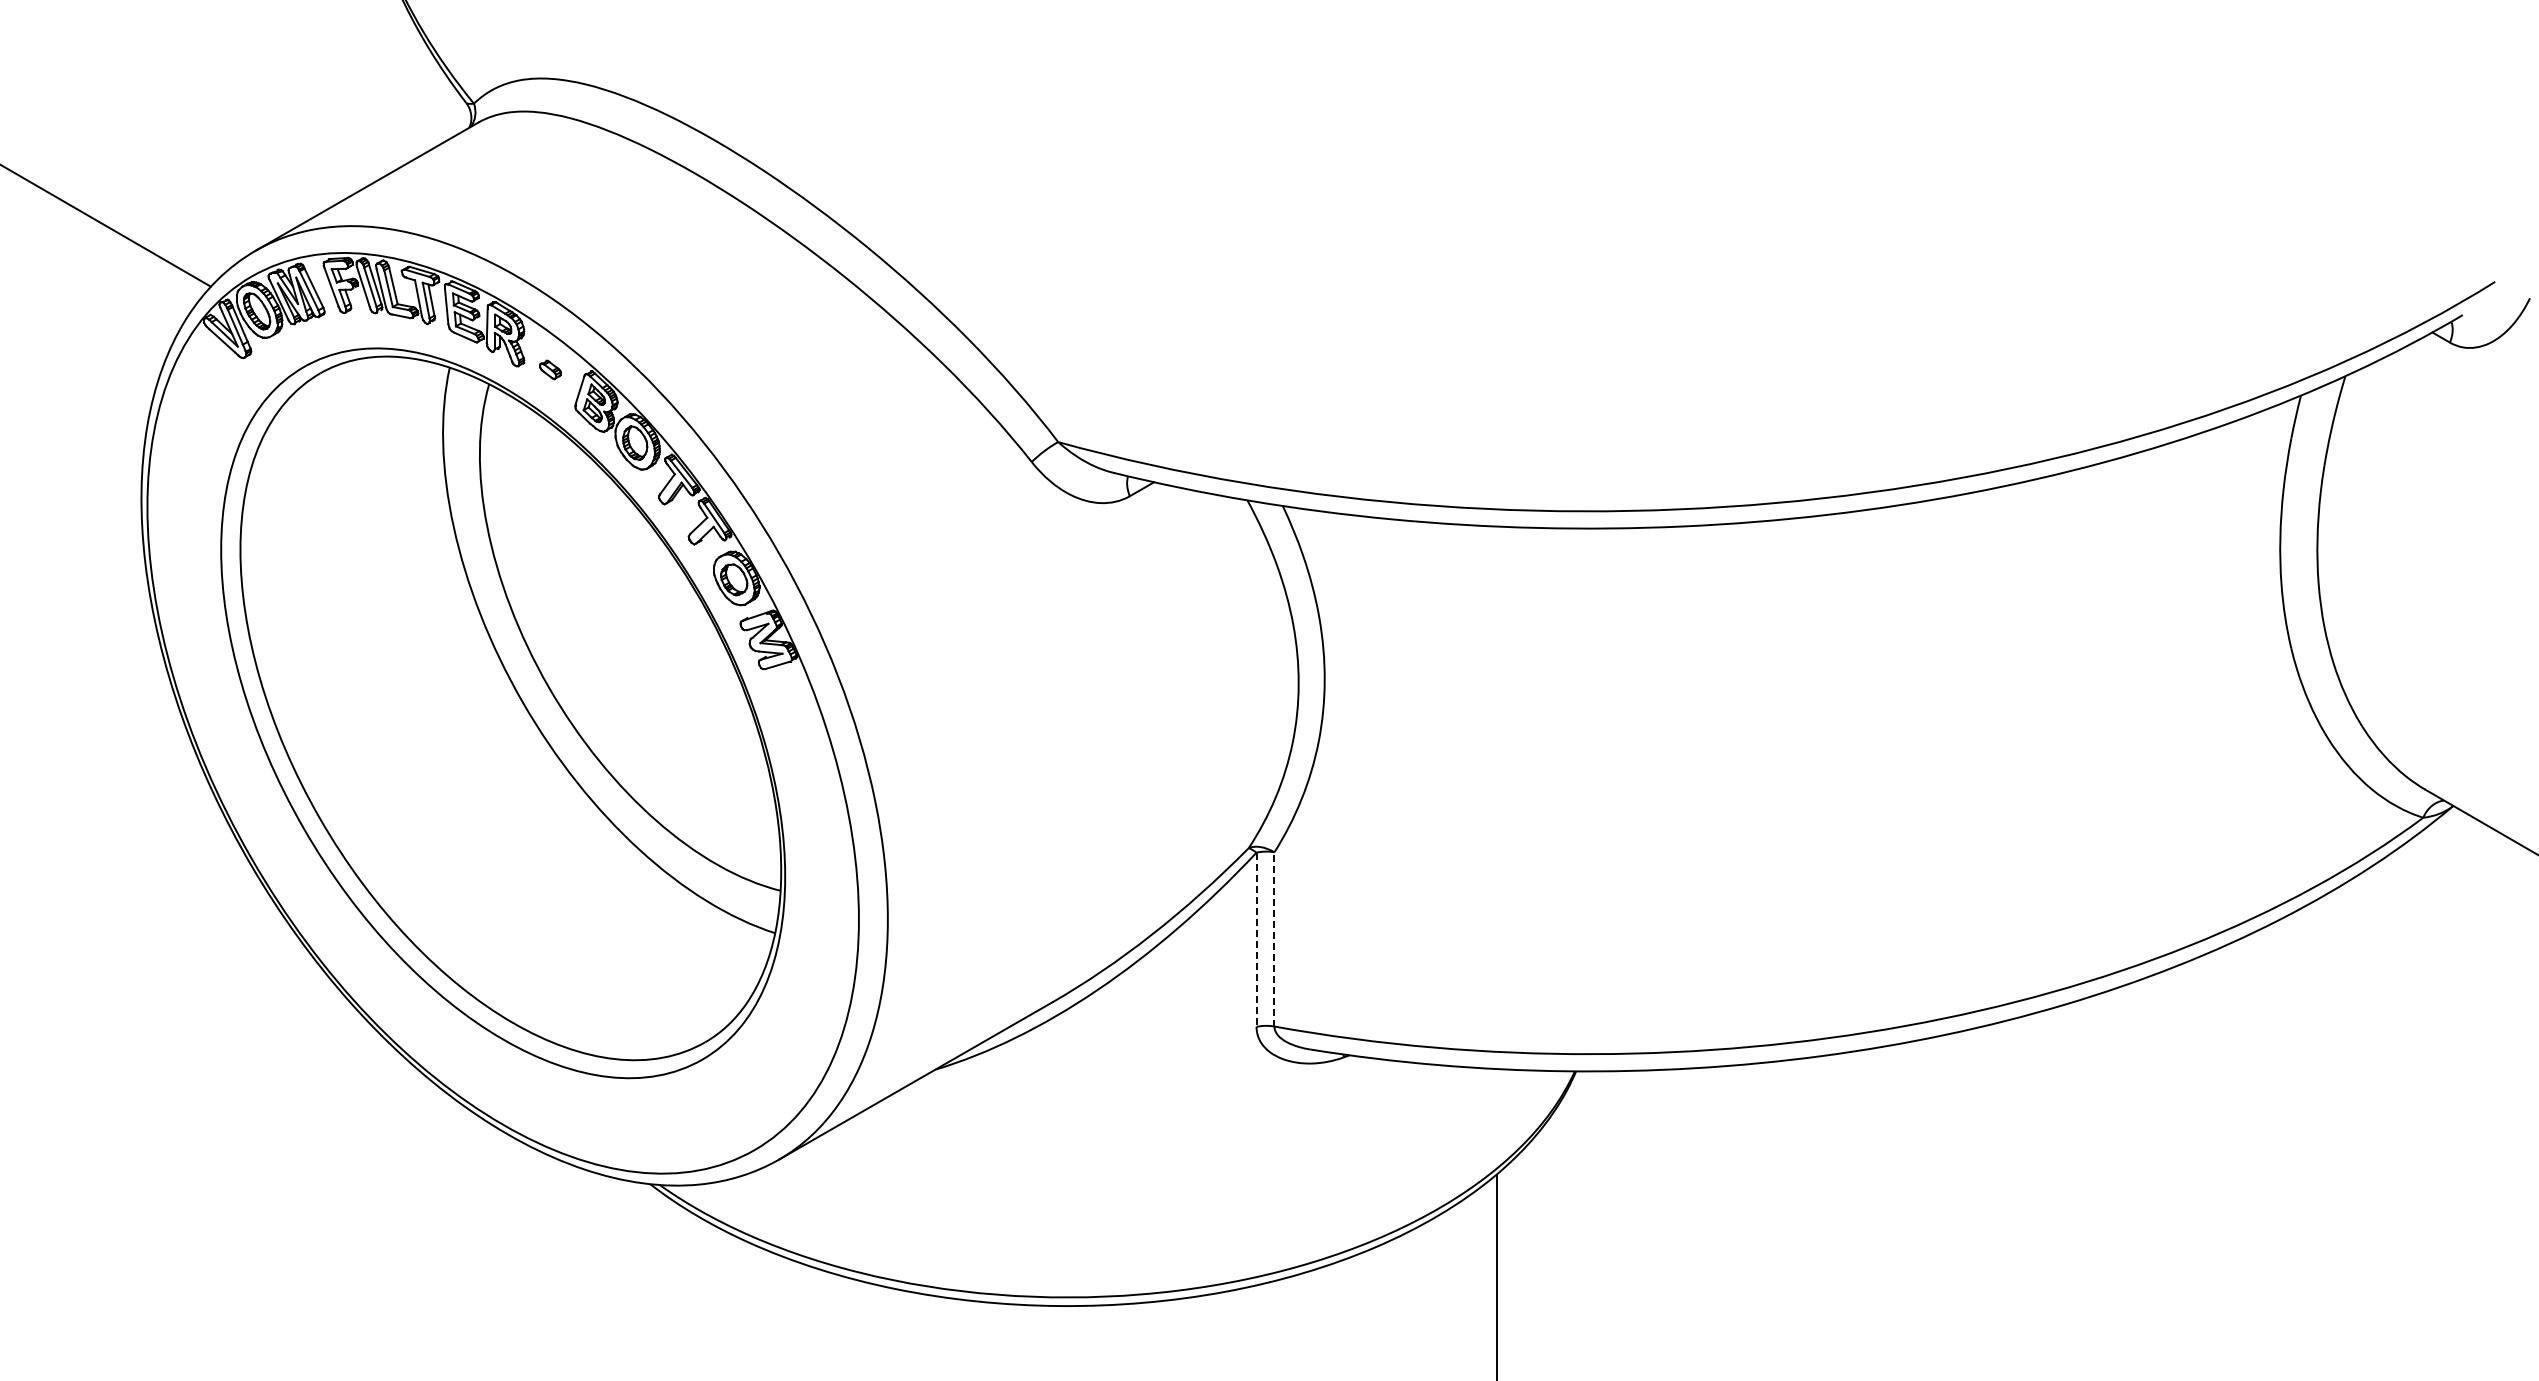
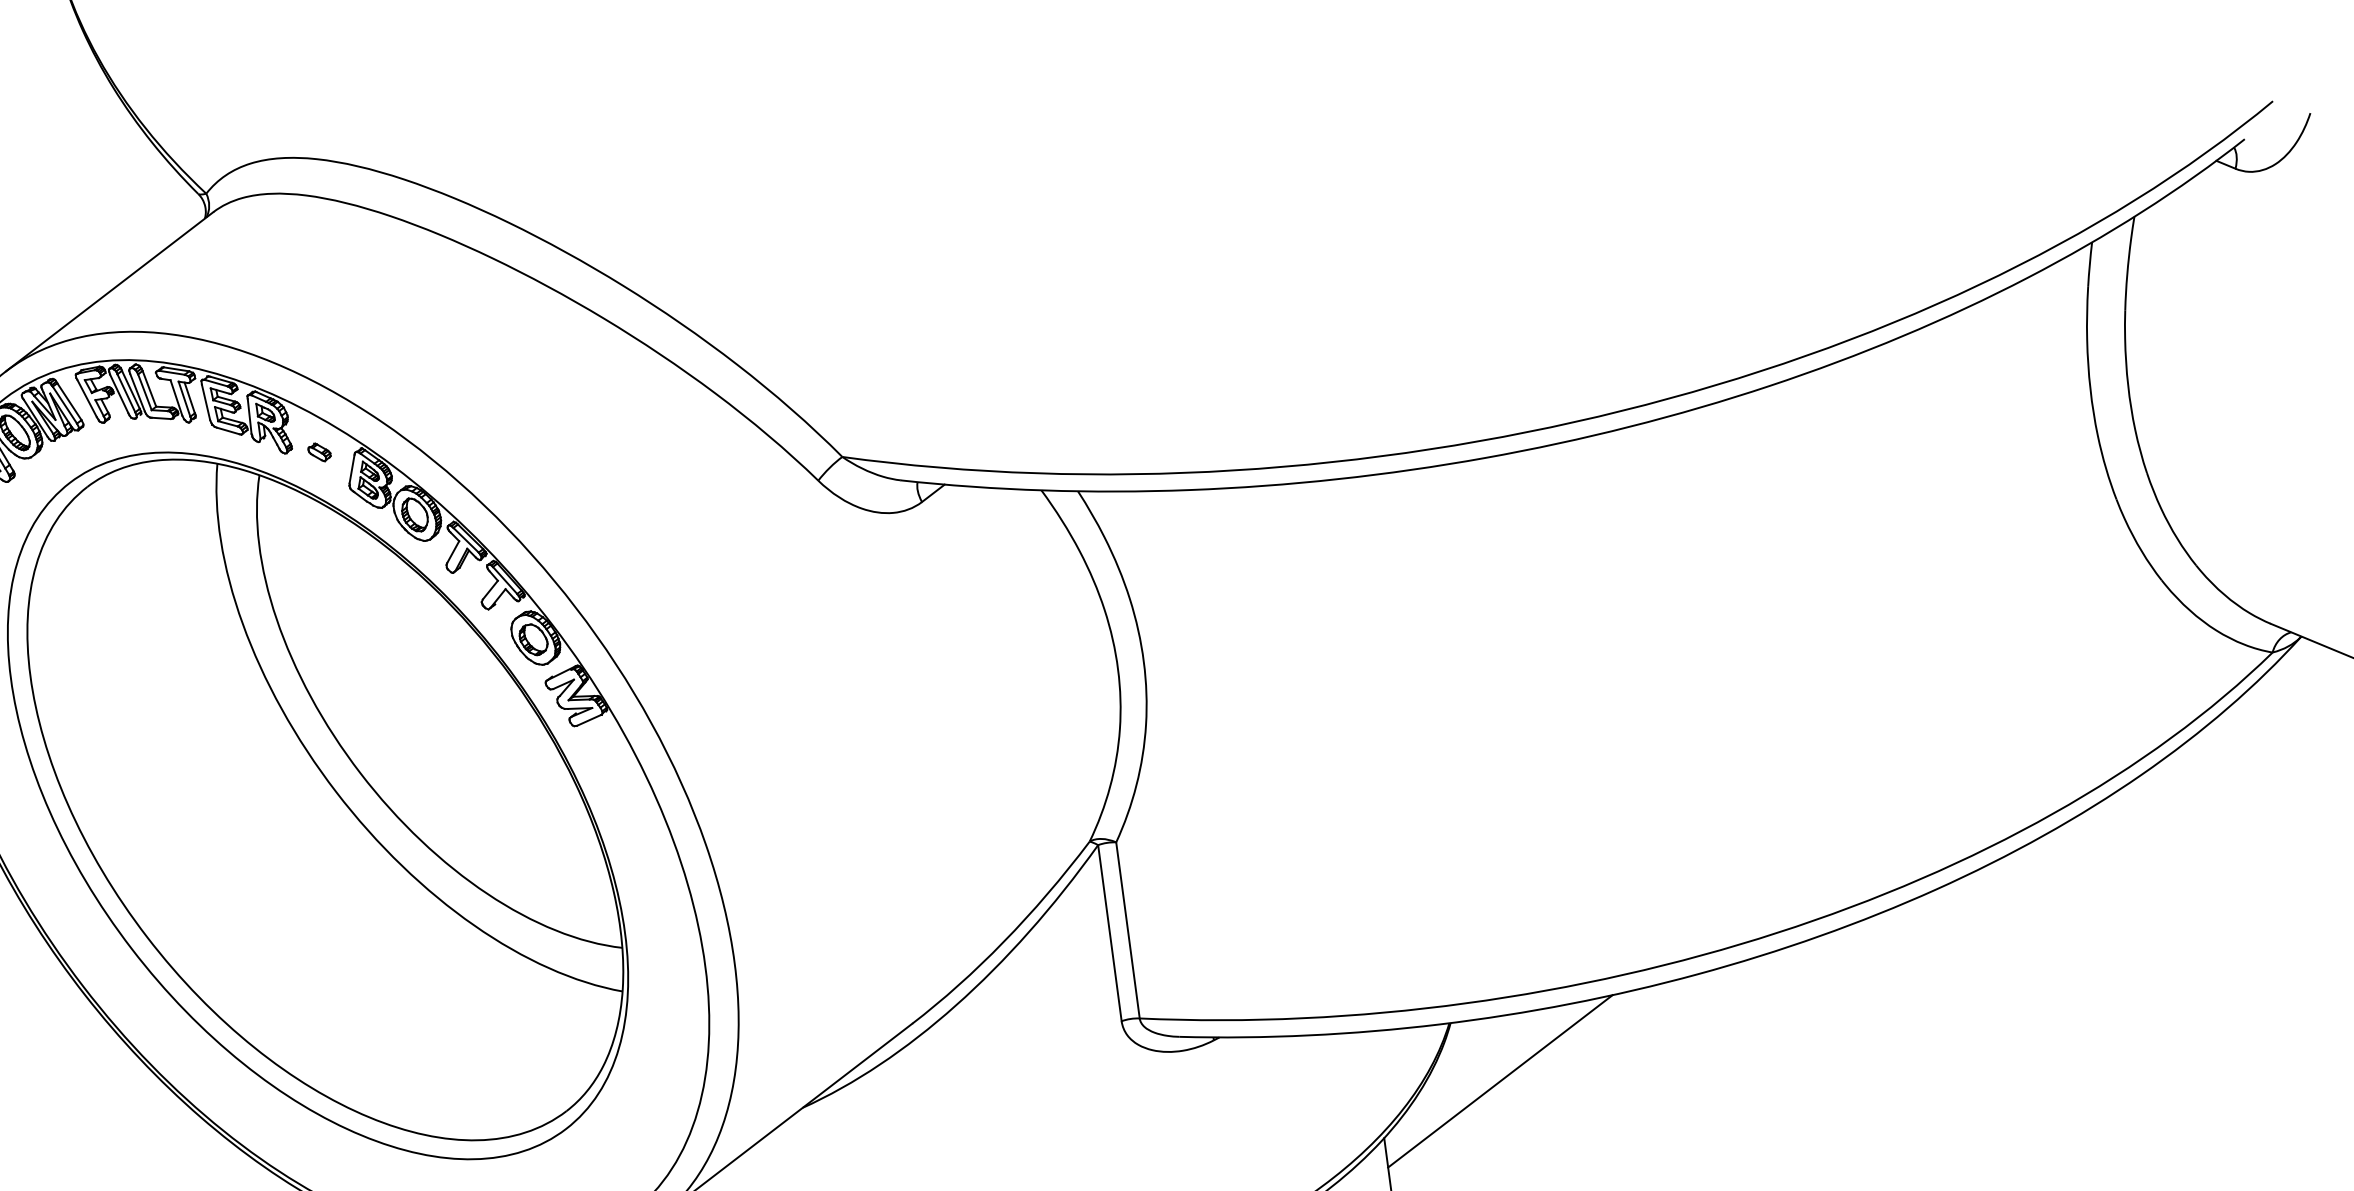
line: (1274, 938) -> (1127, 929), dashed -> solid
line: (1256, 940) -> (1109, 933), dashed -> solid
line: (1616, 1134) -> (1499, 1081), added

